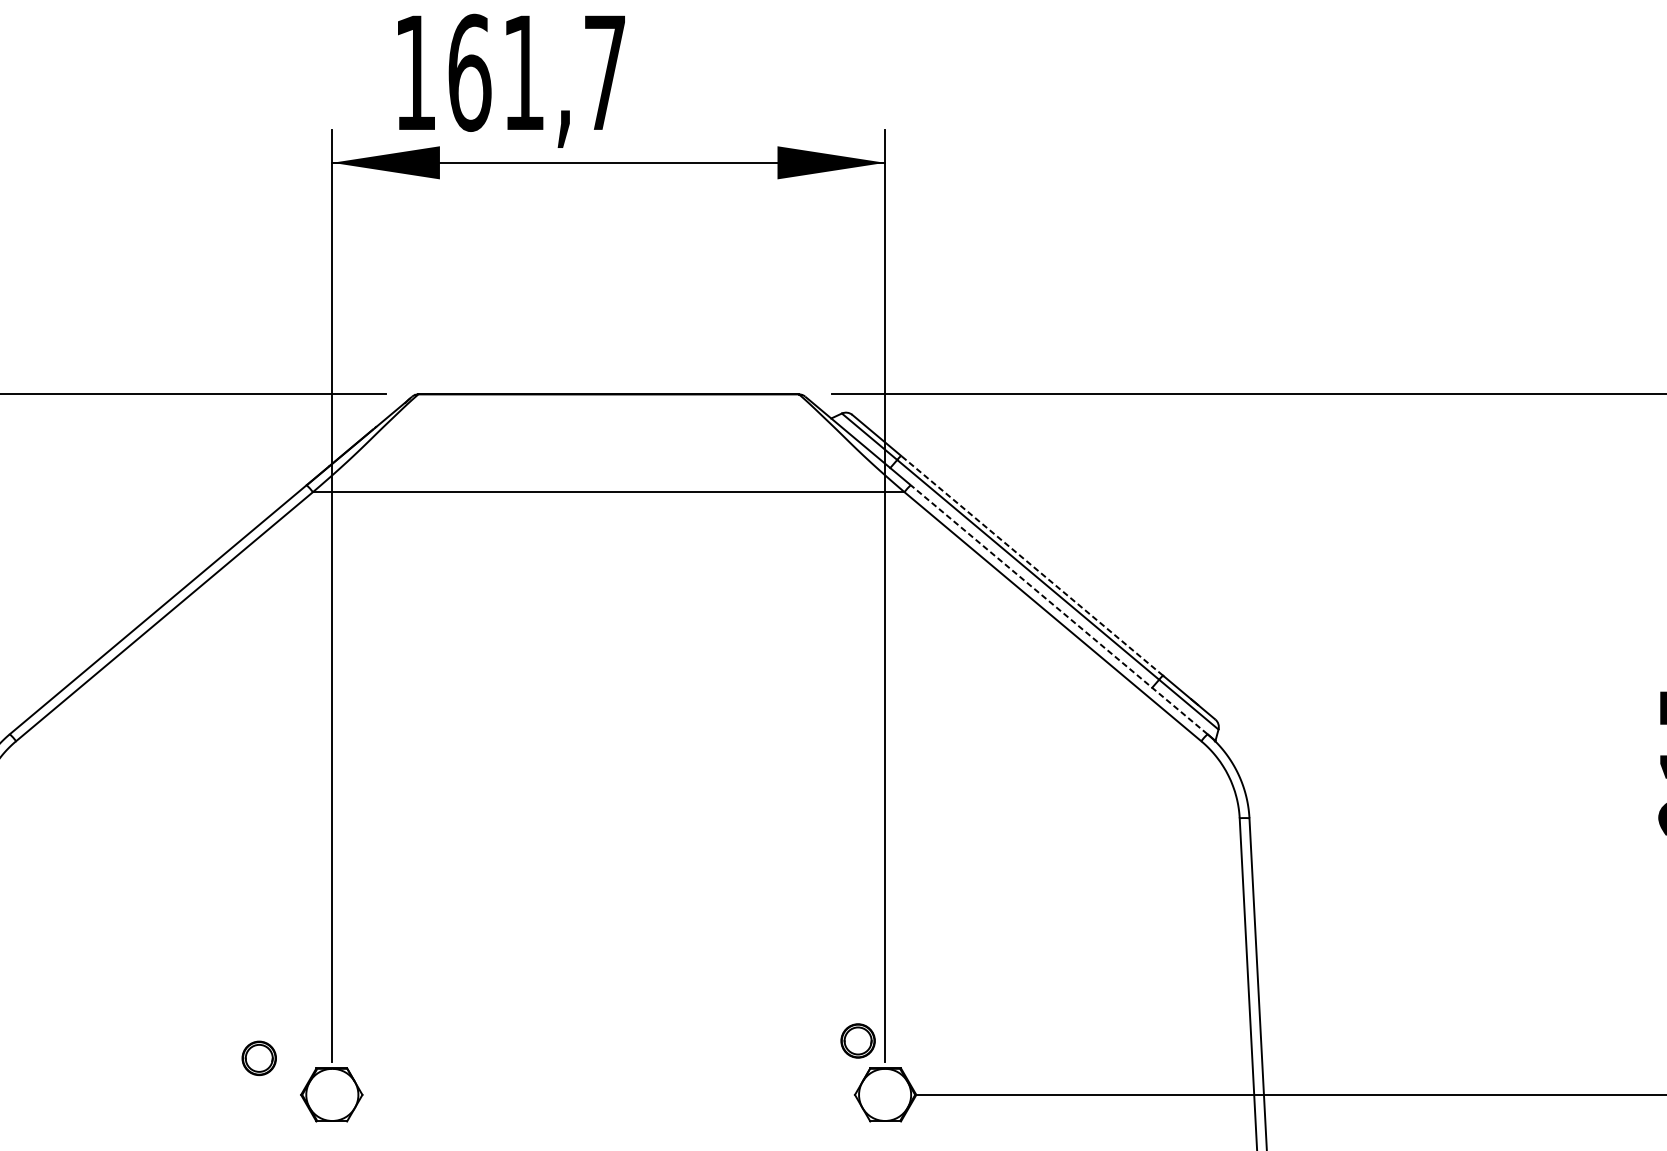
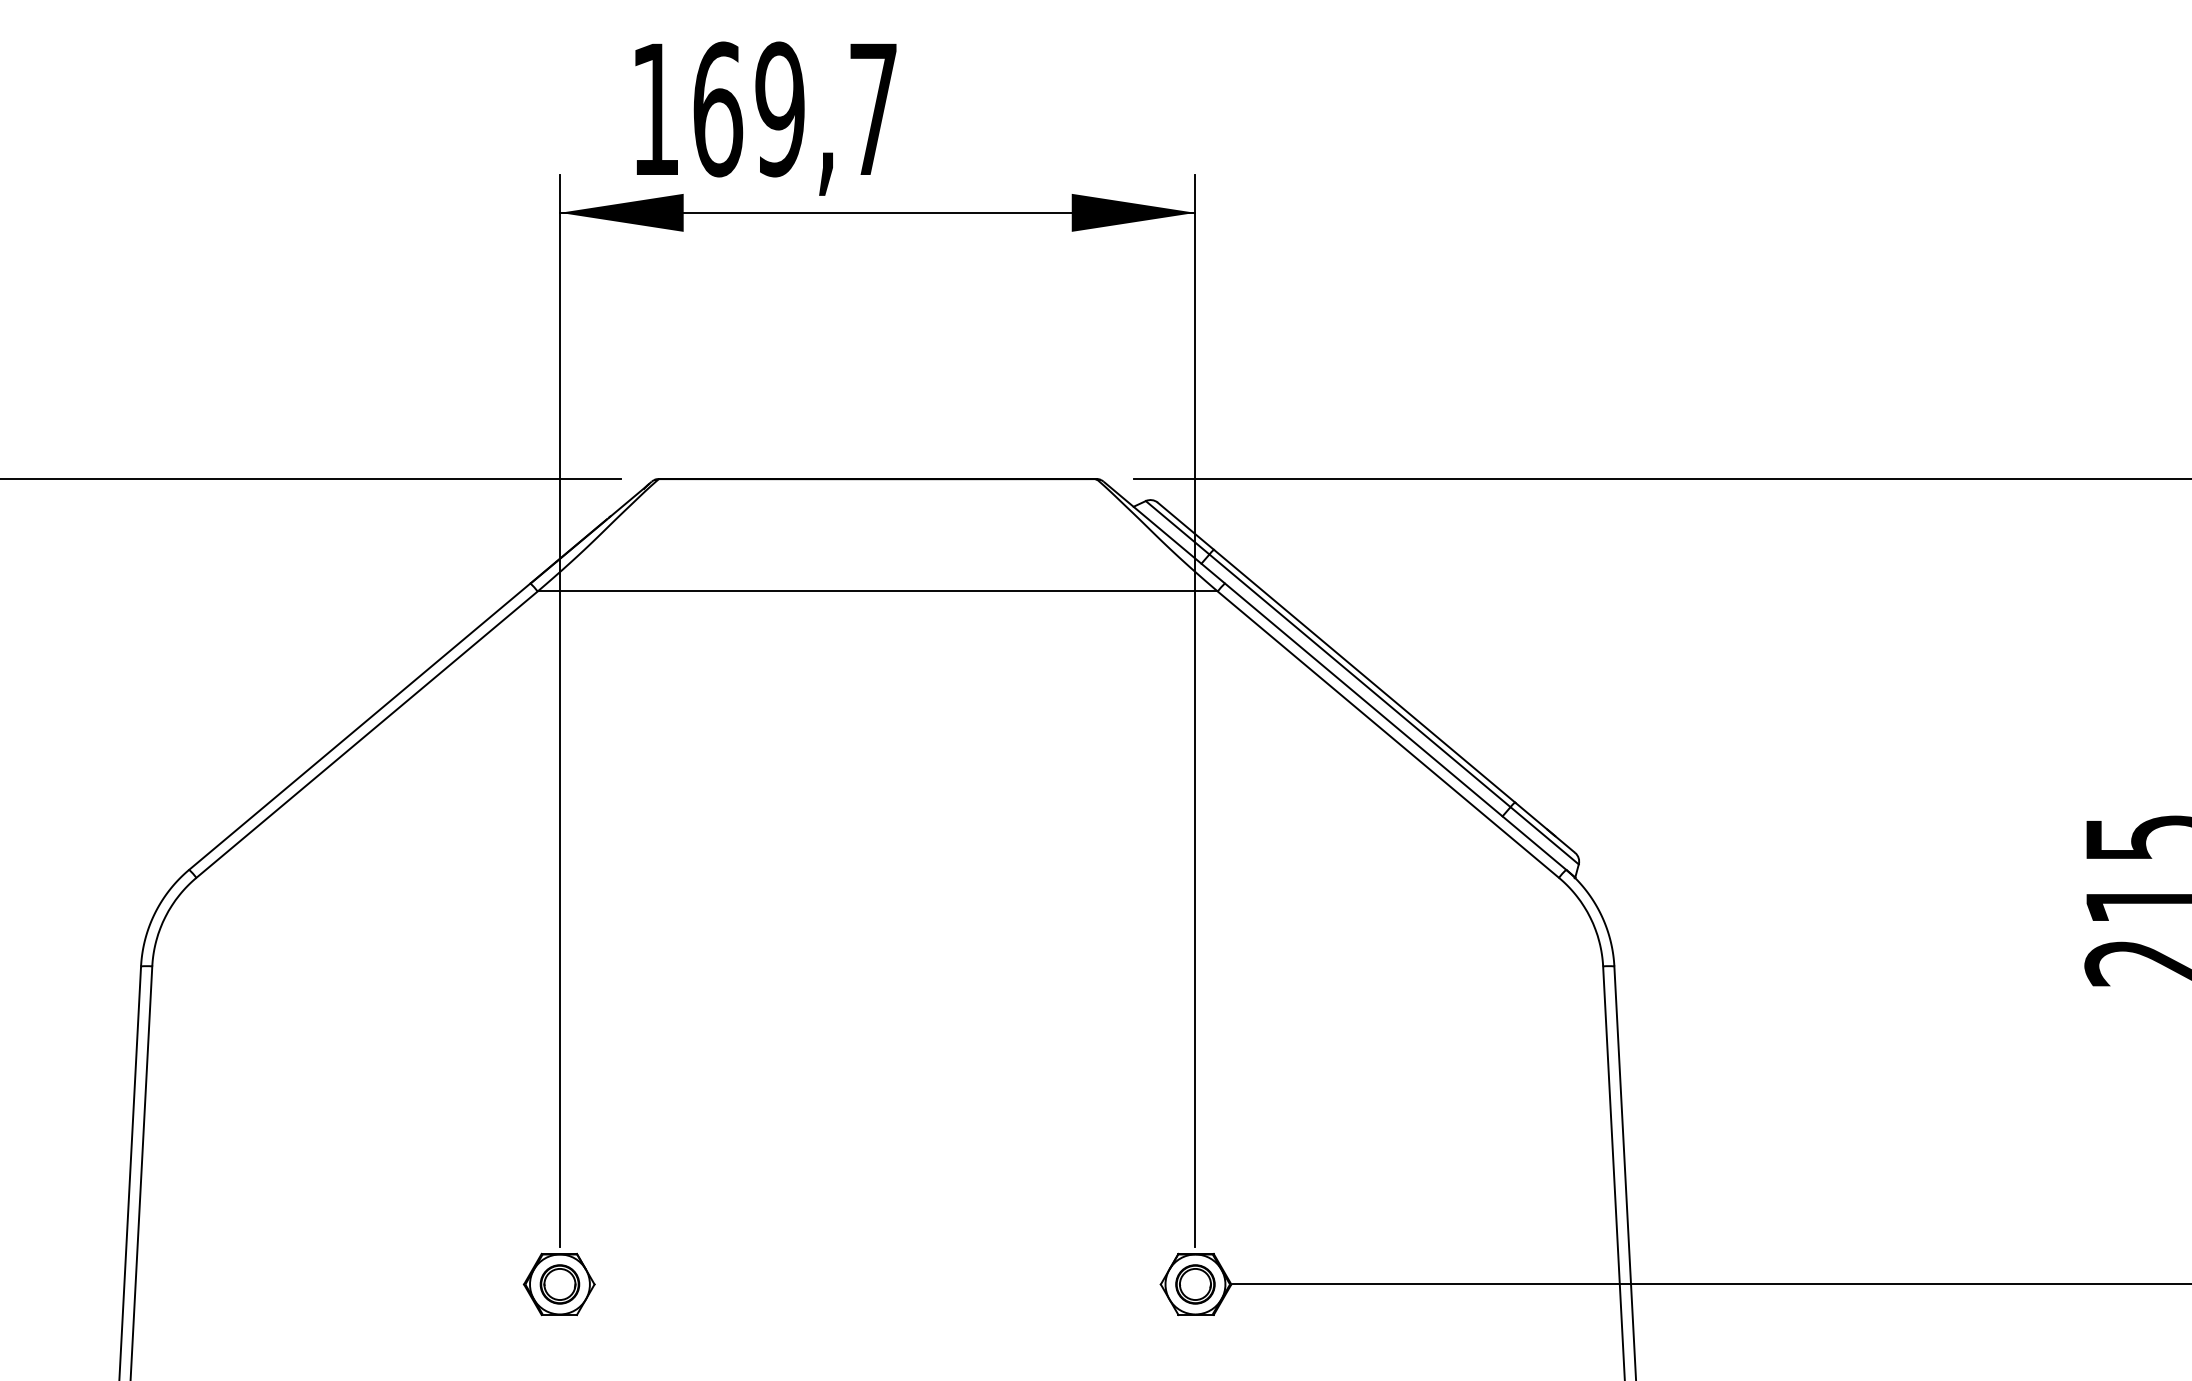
text: (523, 72) -> (779, 109), 161,7 -> 169,7
line: (1032, 566) -> (1364, 676), dashed -> solid
line: (1059, 609) -> (1395, 726), dashed -> solid
part: (858, 1041) -> (1195, 1284), moved
part: (258, 1058) -> (559, 1284), moved

